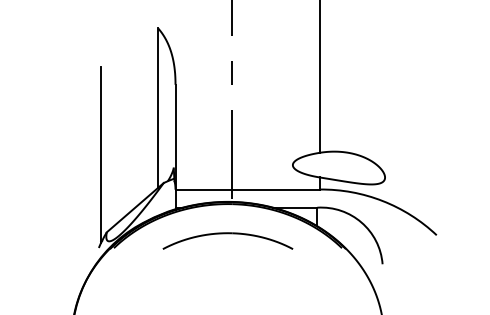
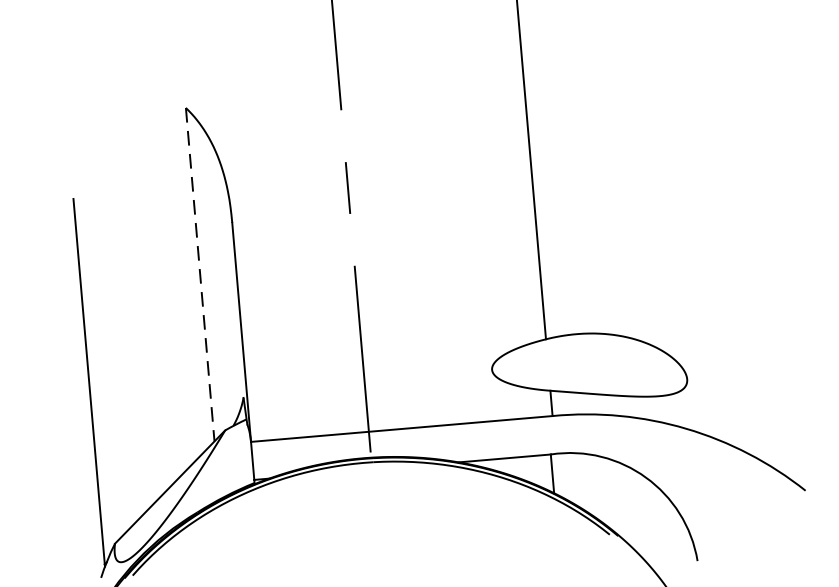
line: (158, 108) -> (200, 275), solid -> dashed
part: (227, 240) -> (368, 539), removed

